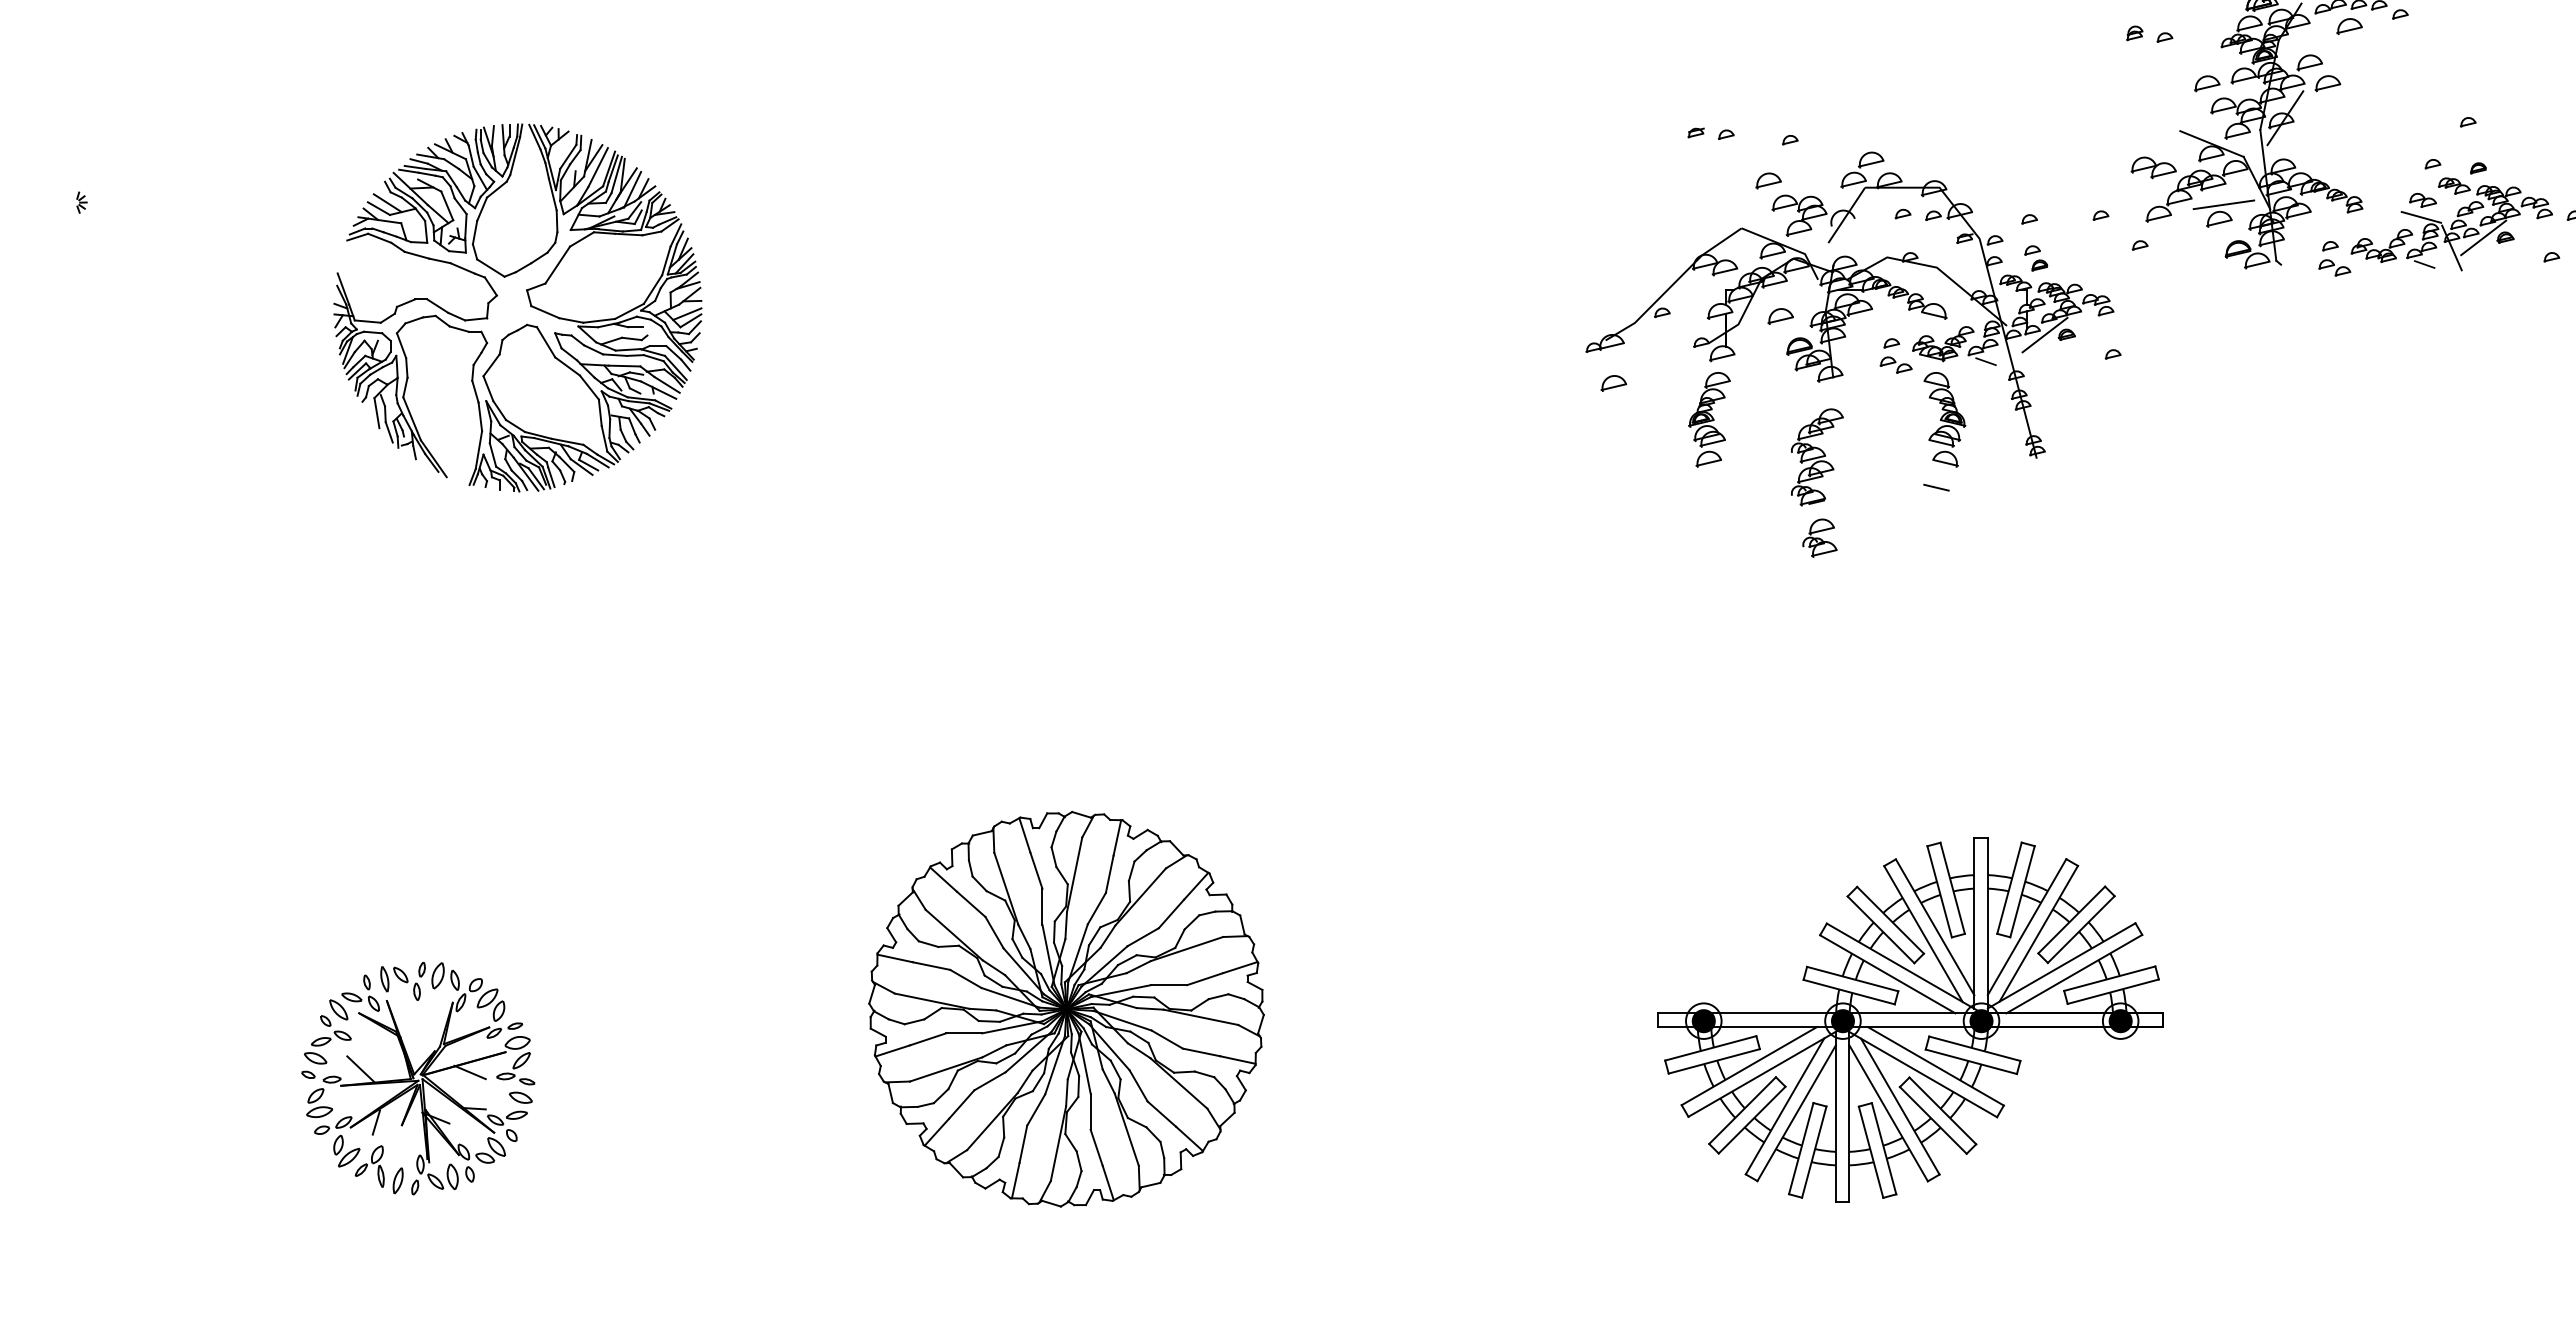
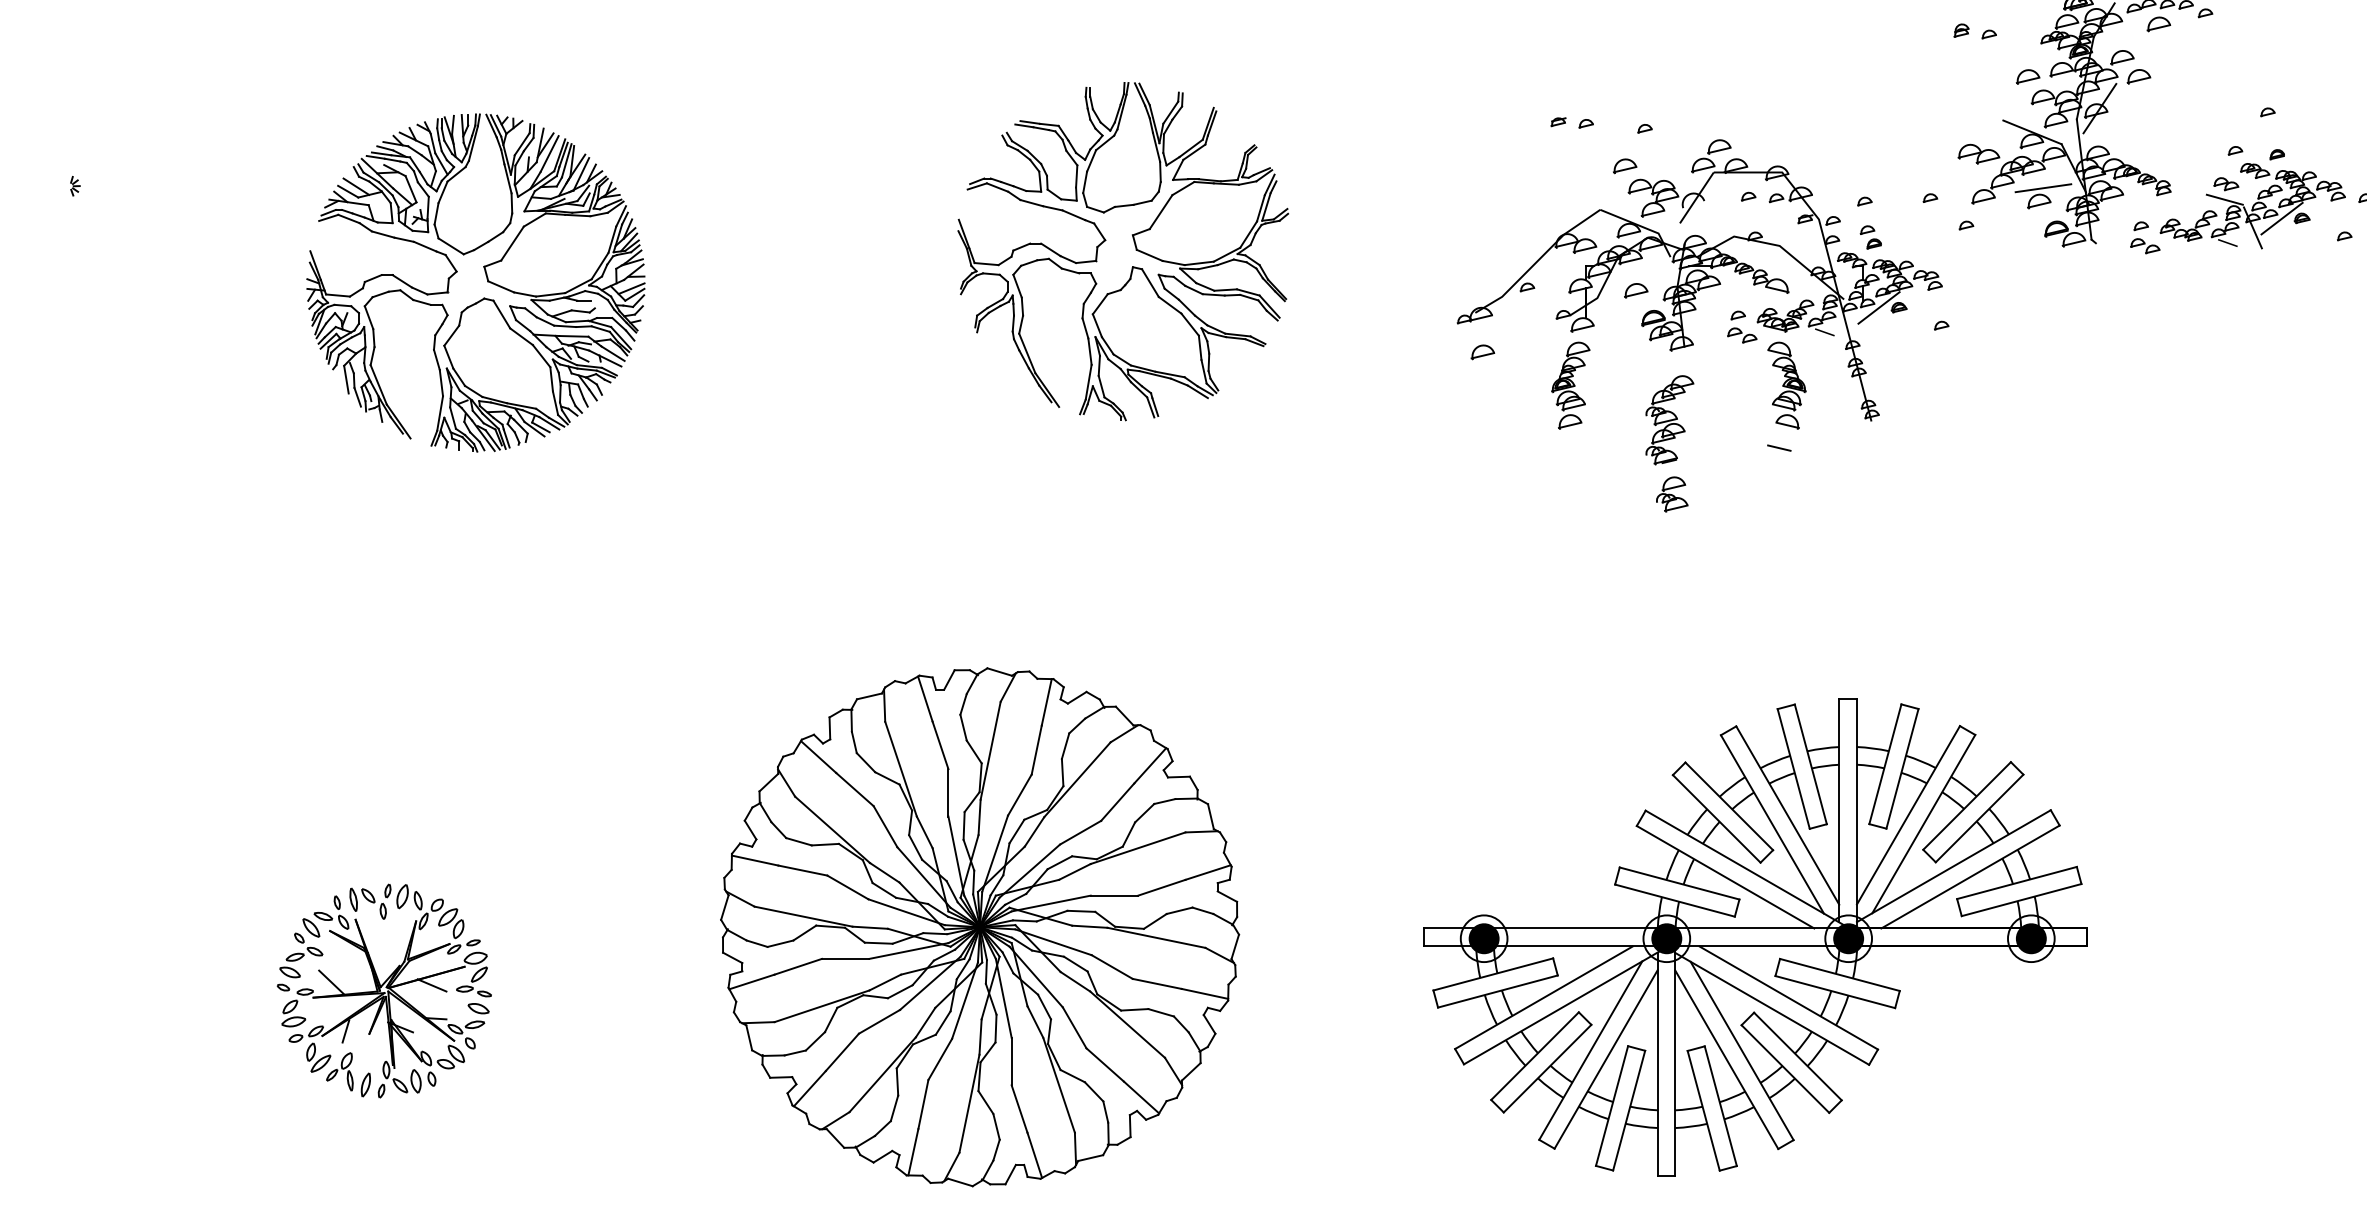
part: (1235, 270) -> (1135, 248), added
part: (1066, 1009) -> (979, 927), size x1.43
part: (1910, 1019) -> (1755, 936), size x1.43

